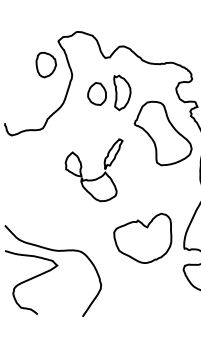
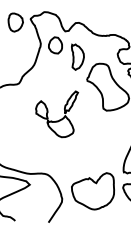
part: (45, 65) -> (15, 22), moved
part: (96, 93) -> (55, 45), moved
part: (142, 237) -> (92, 190), moved

